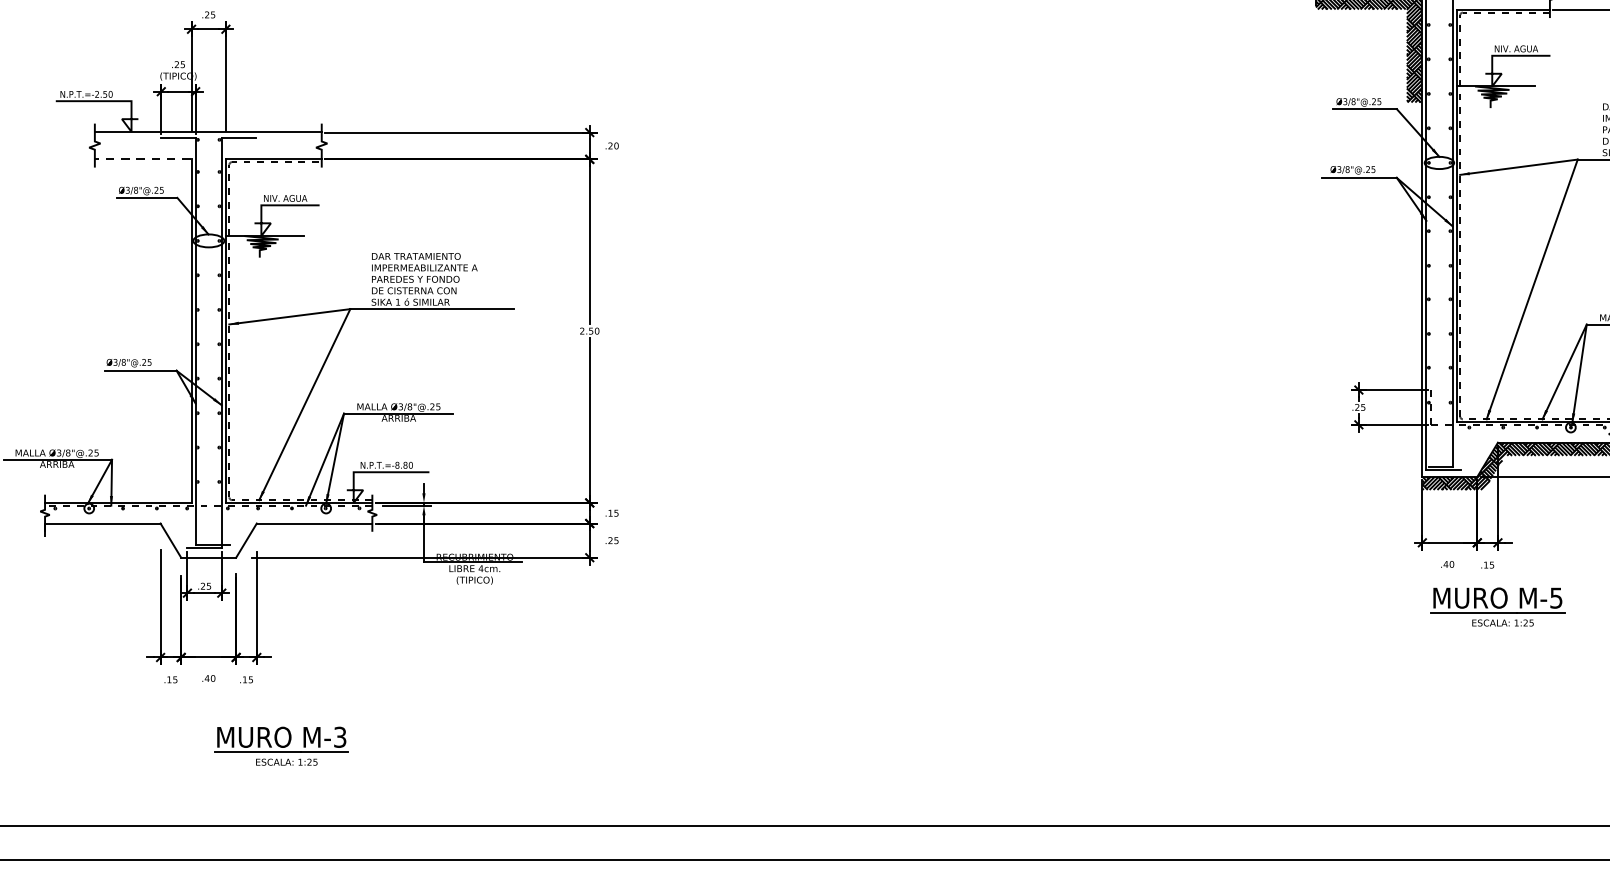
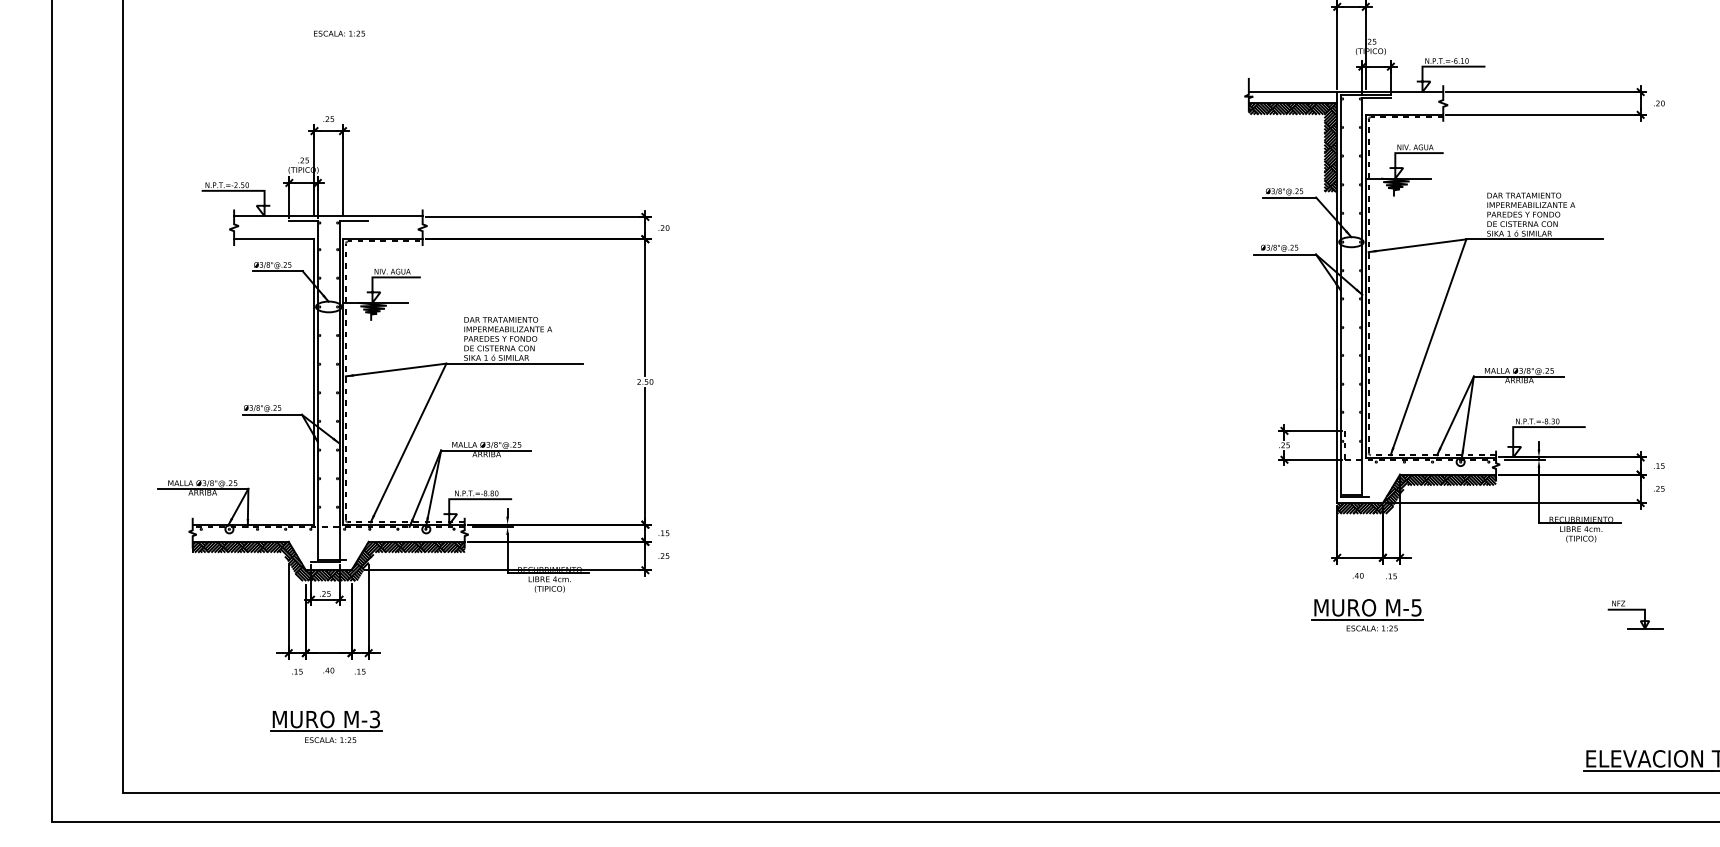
line: (142, 159) -> (273, 239), dashed -> solid
hatch: (208, 547) -> (328, 561), added
part: (1497, 607) -> (1367, 615), moved
part: (281, 745) -> (326, 726), moved

